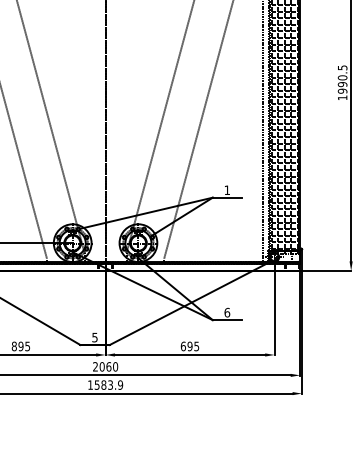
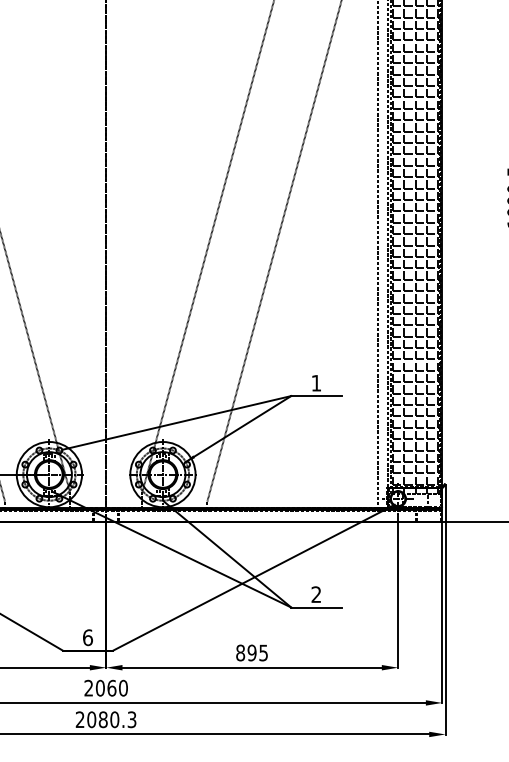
text: (227, 312) -> (316, 594), 6 -> 2
text: (94, 337) -> (87, 637), 5 -> 6
text: (182, 346) -> (239, 653), 695 -> 895
text: (105, 384) -> (106, 718), 1583.9 -> 2080.3

